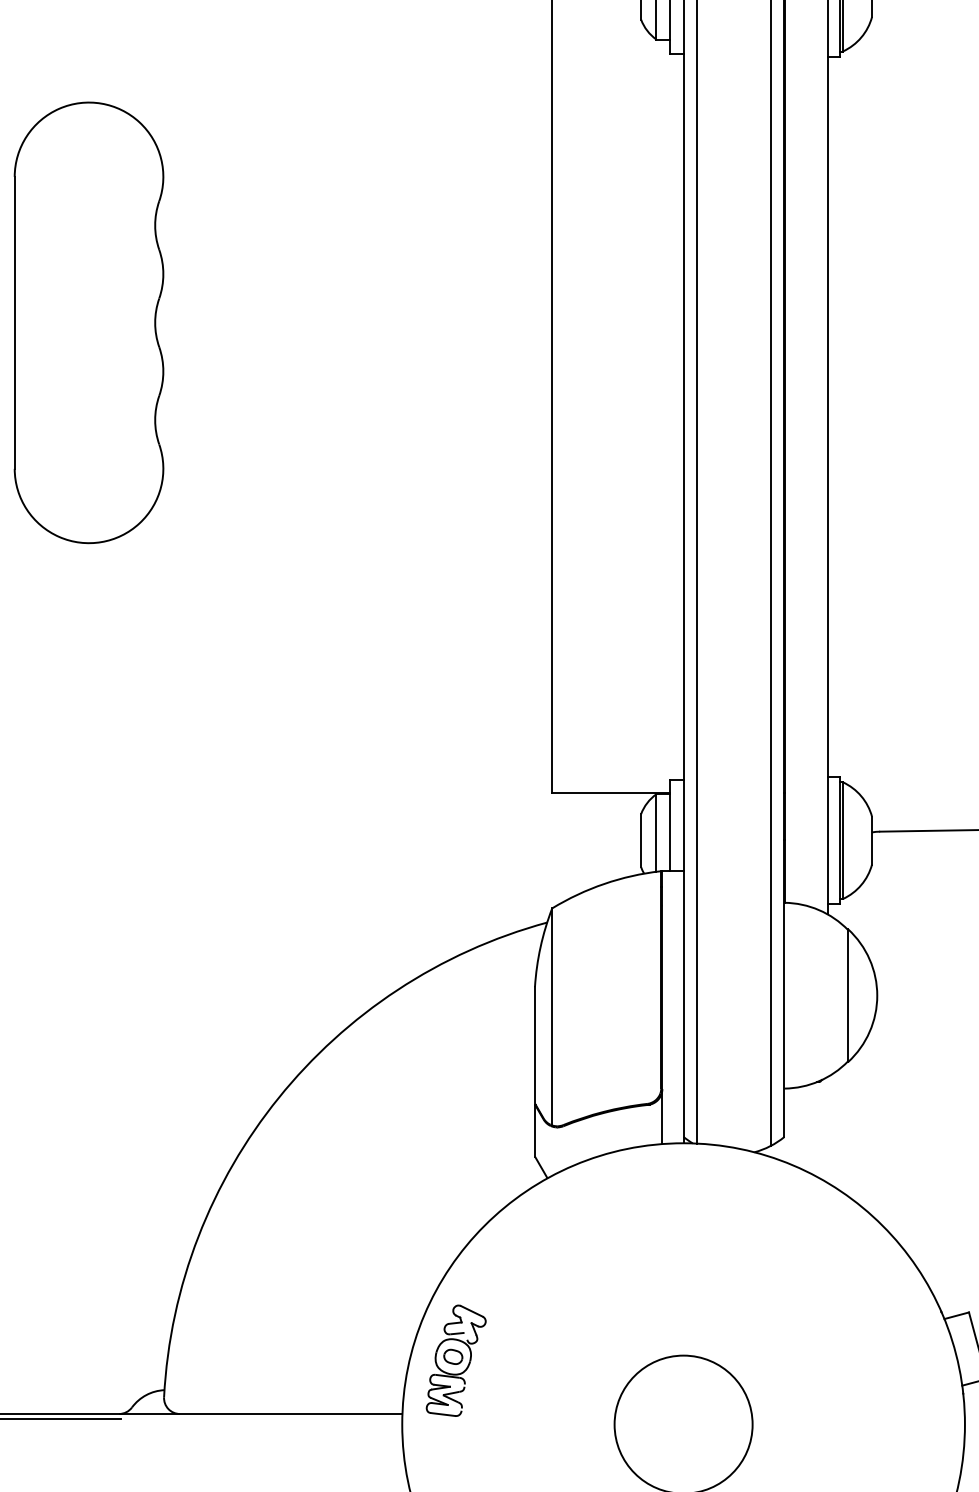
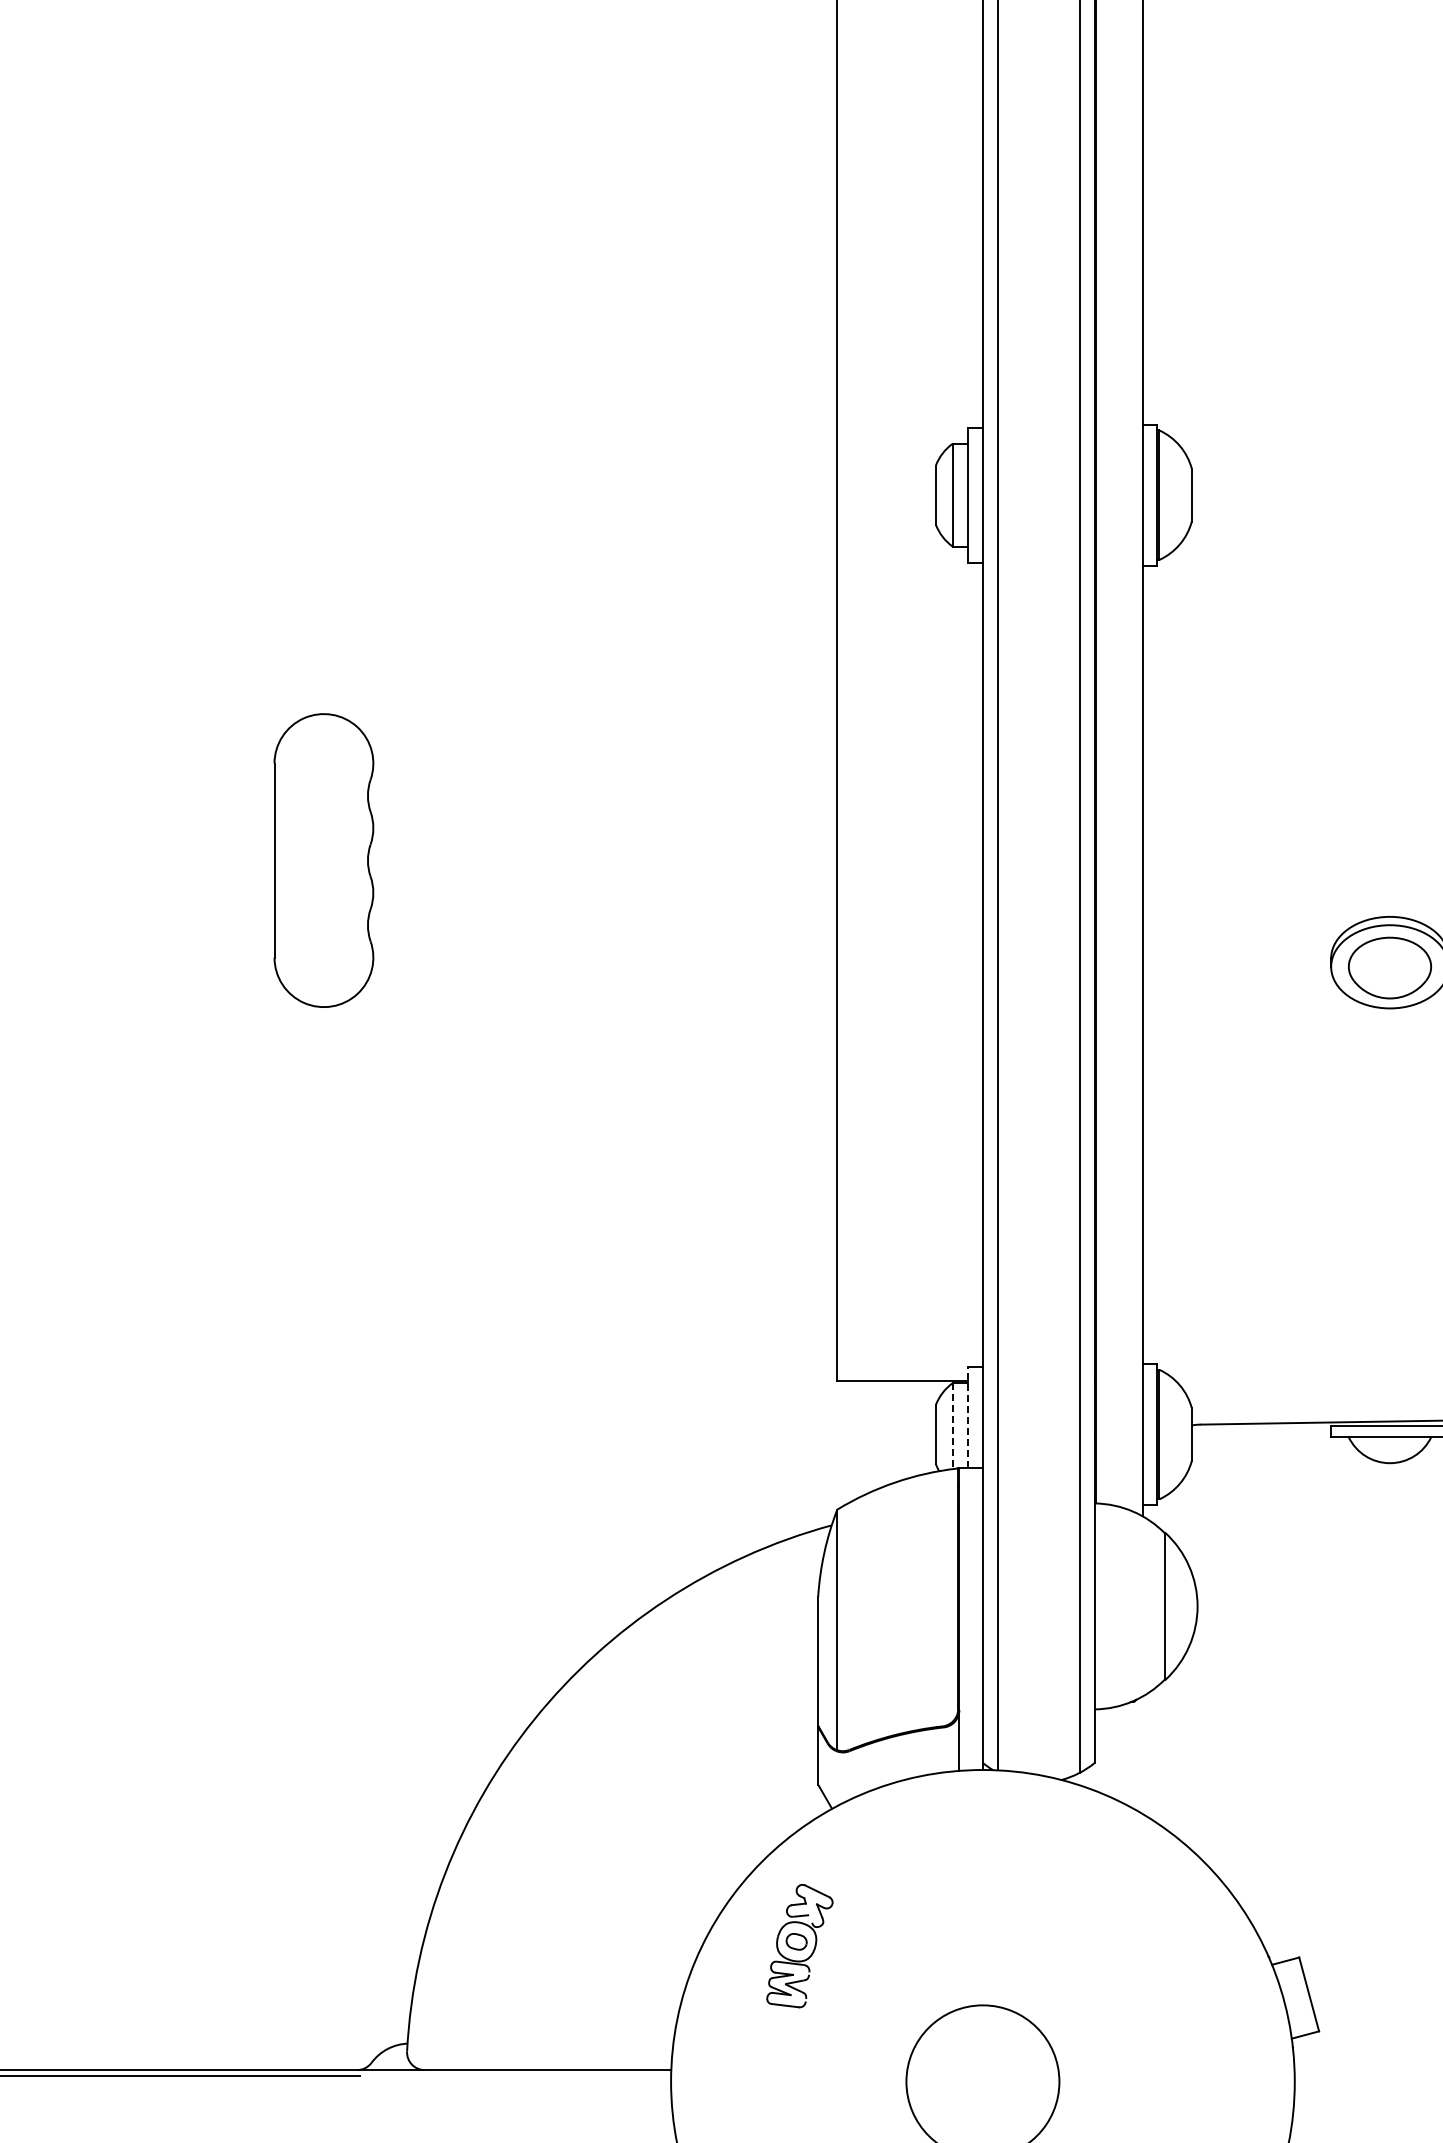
part: (88, 322) -> (323, 860), size x0.6
line: (670, 825) -> (968, 1417), solid -> dashed
line: (656, 833) -> (952, 1426), solid -> dashed
part: (455, 1361) -> (799, 1946), moved

